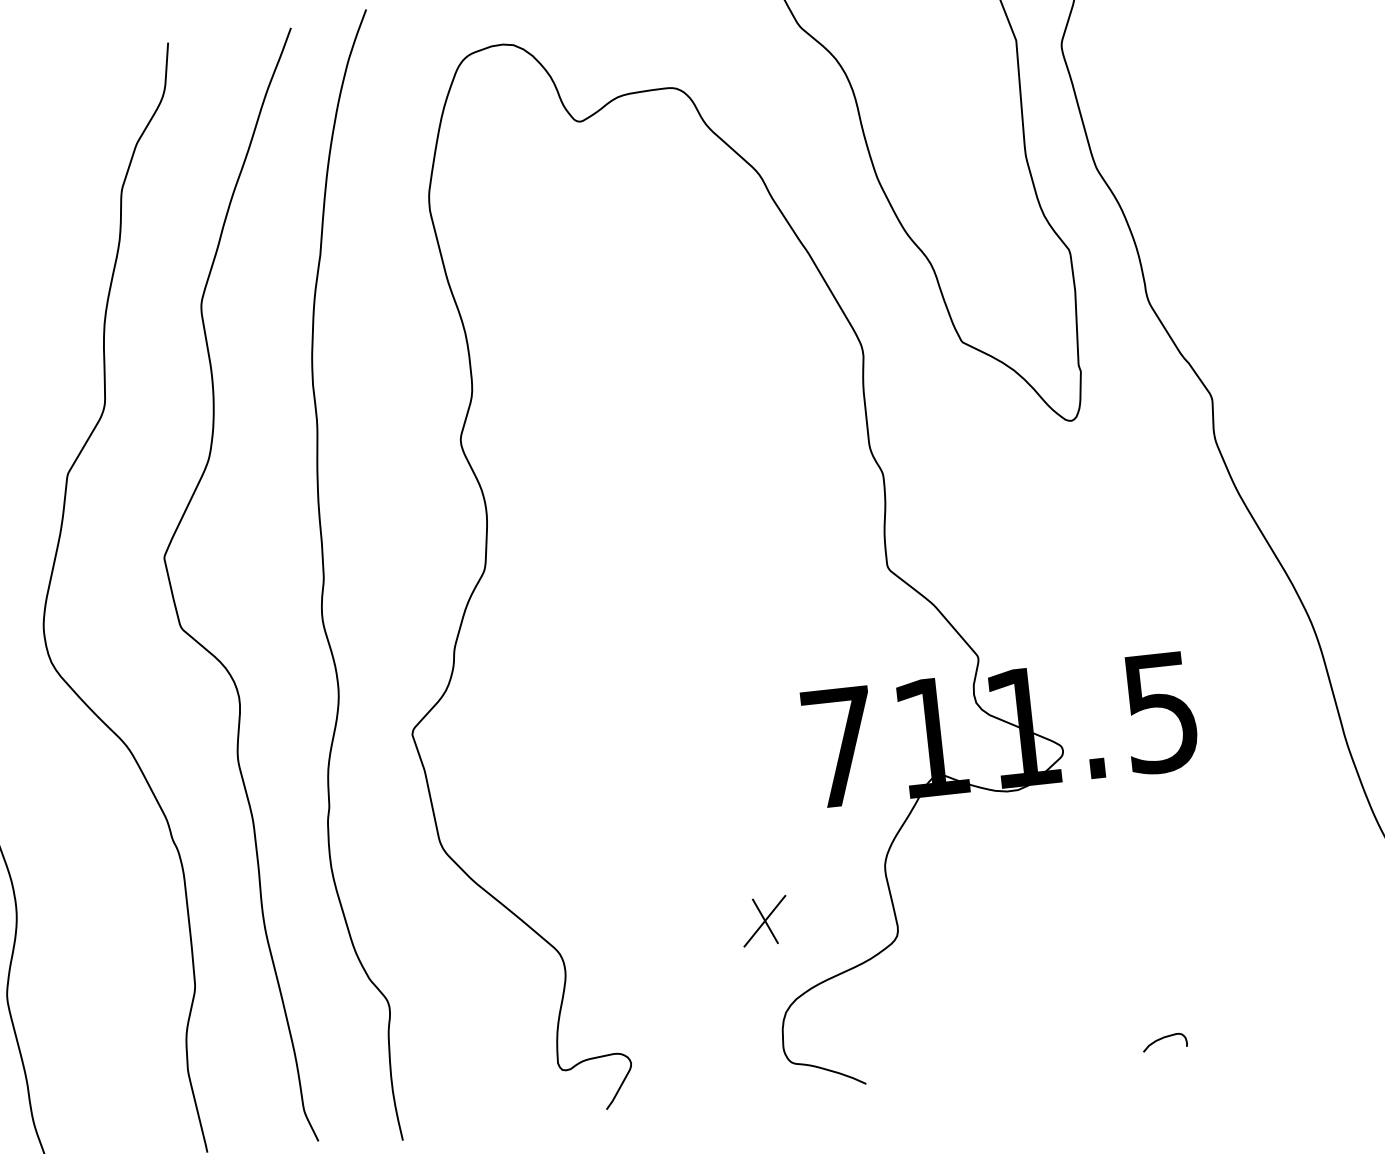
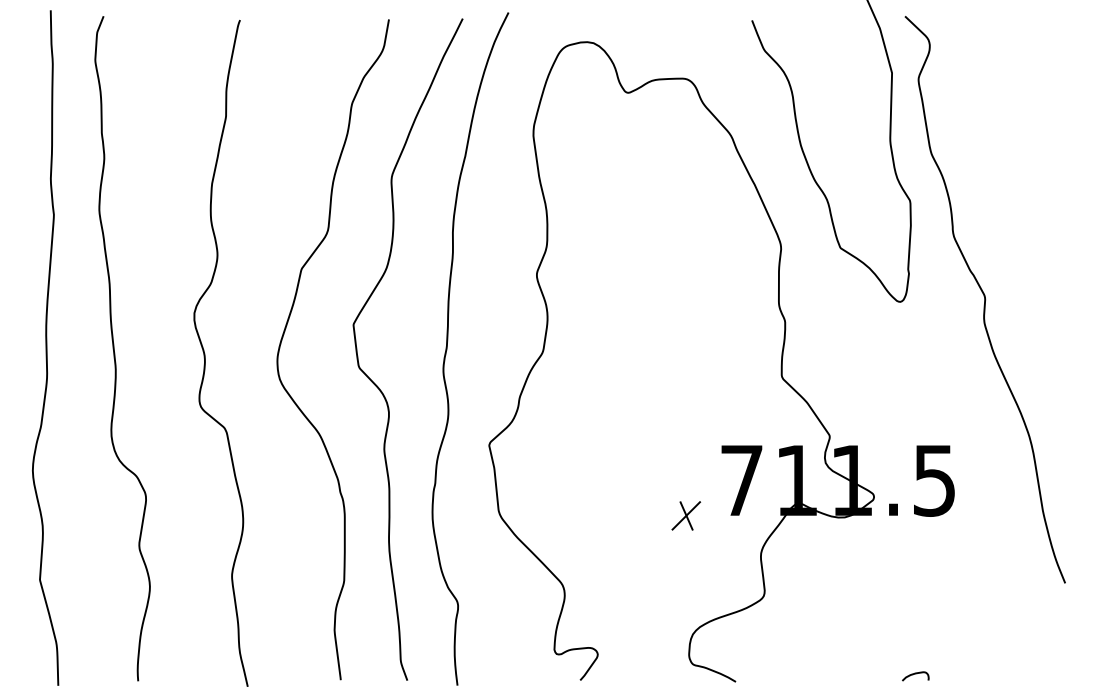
part: (765, 920) -> (686, 515), moved

